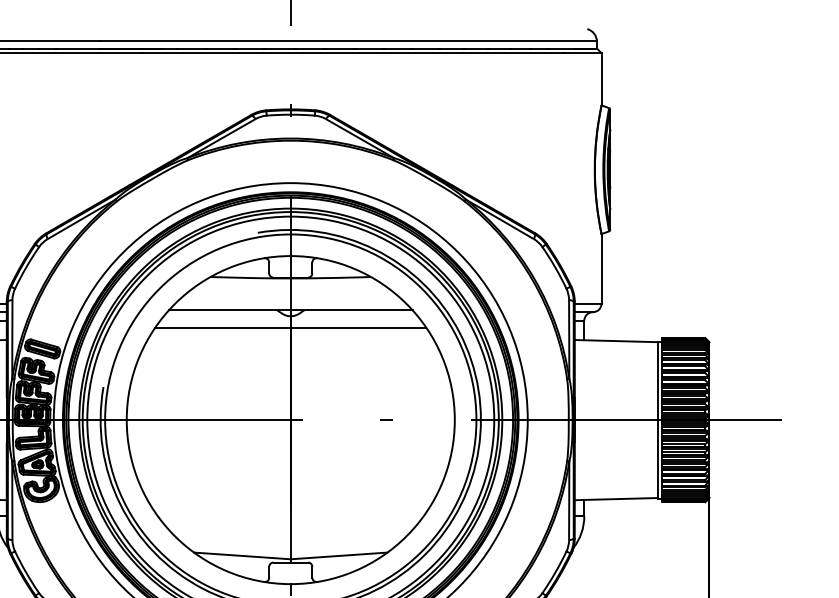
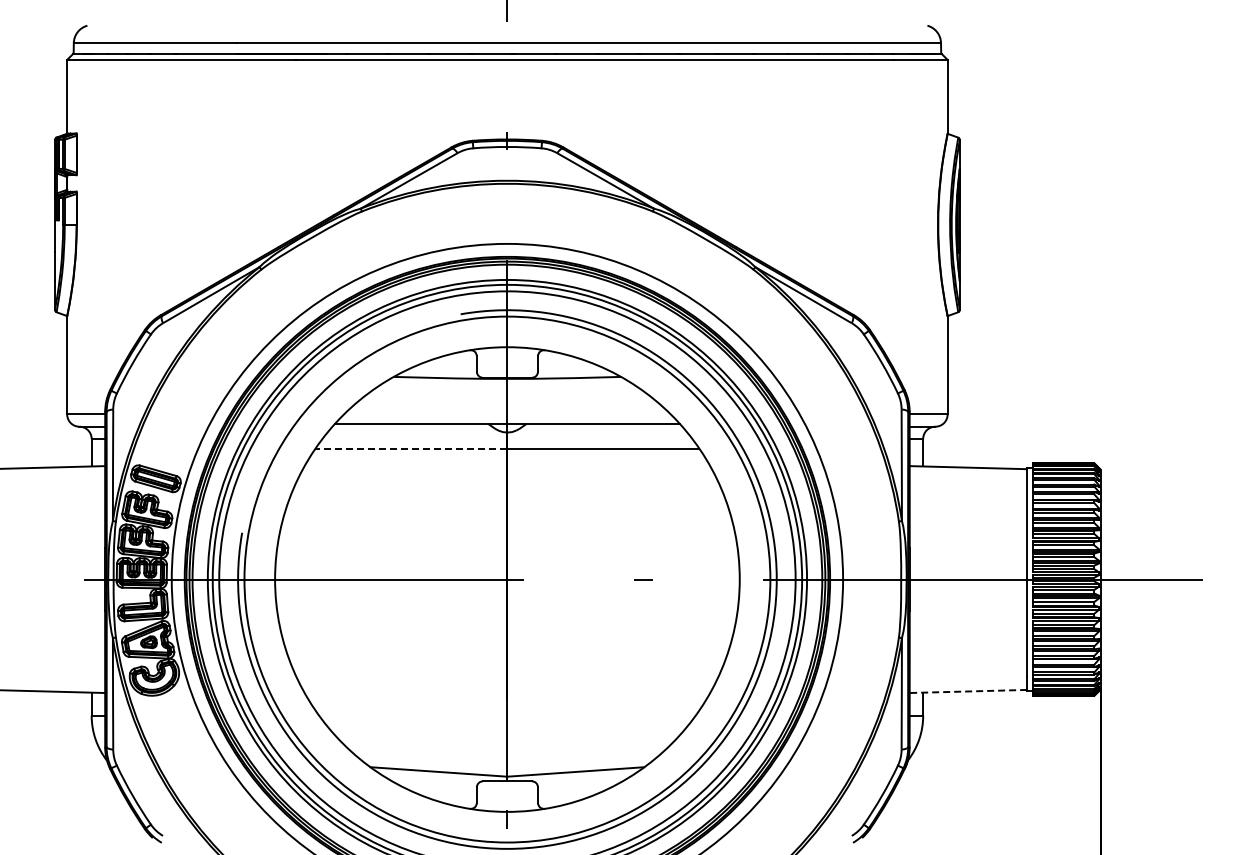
line: (223, 327) -> (411, 448), solid -> dashed
line: (616, 499) -> (968, 691), solid -> dashed

